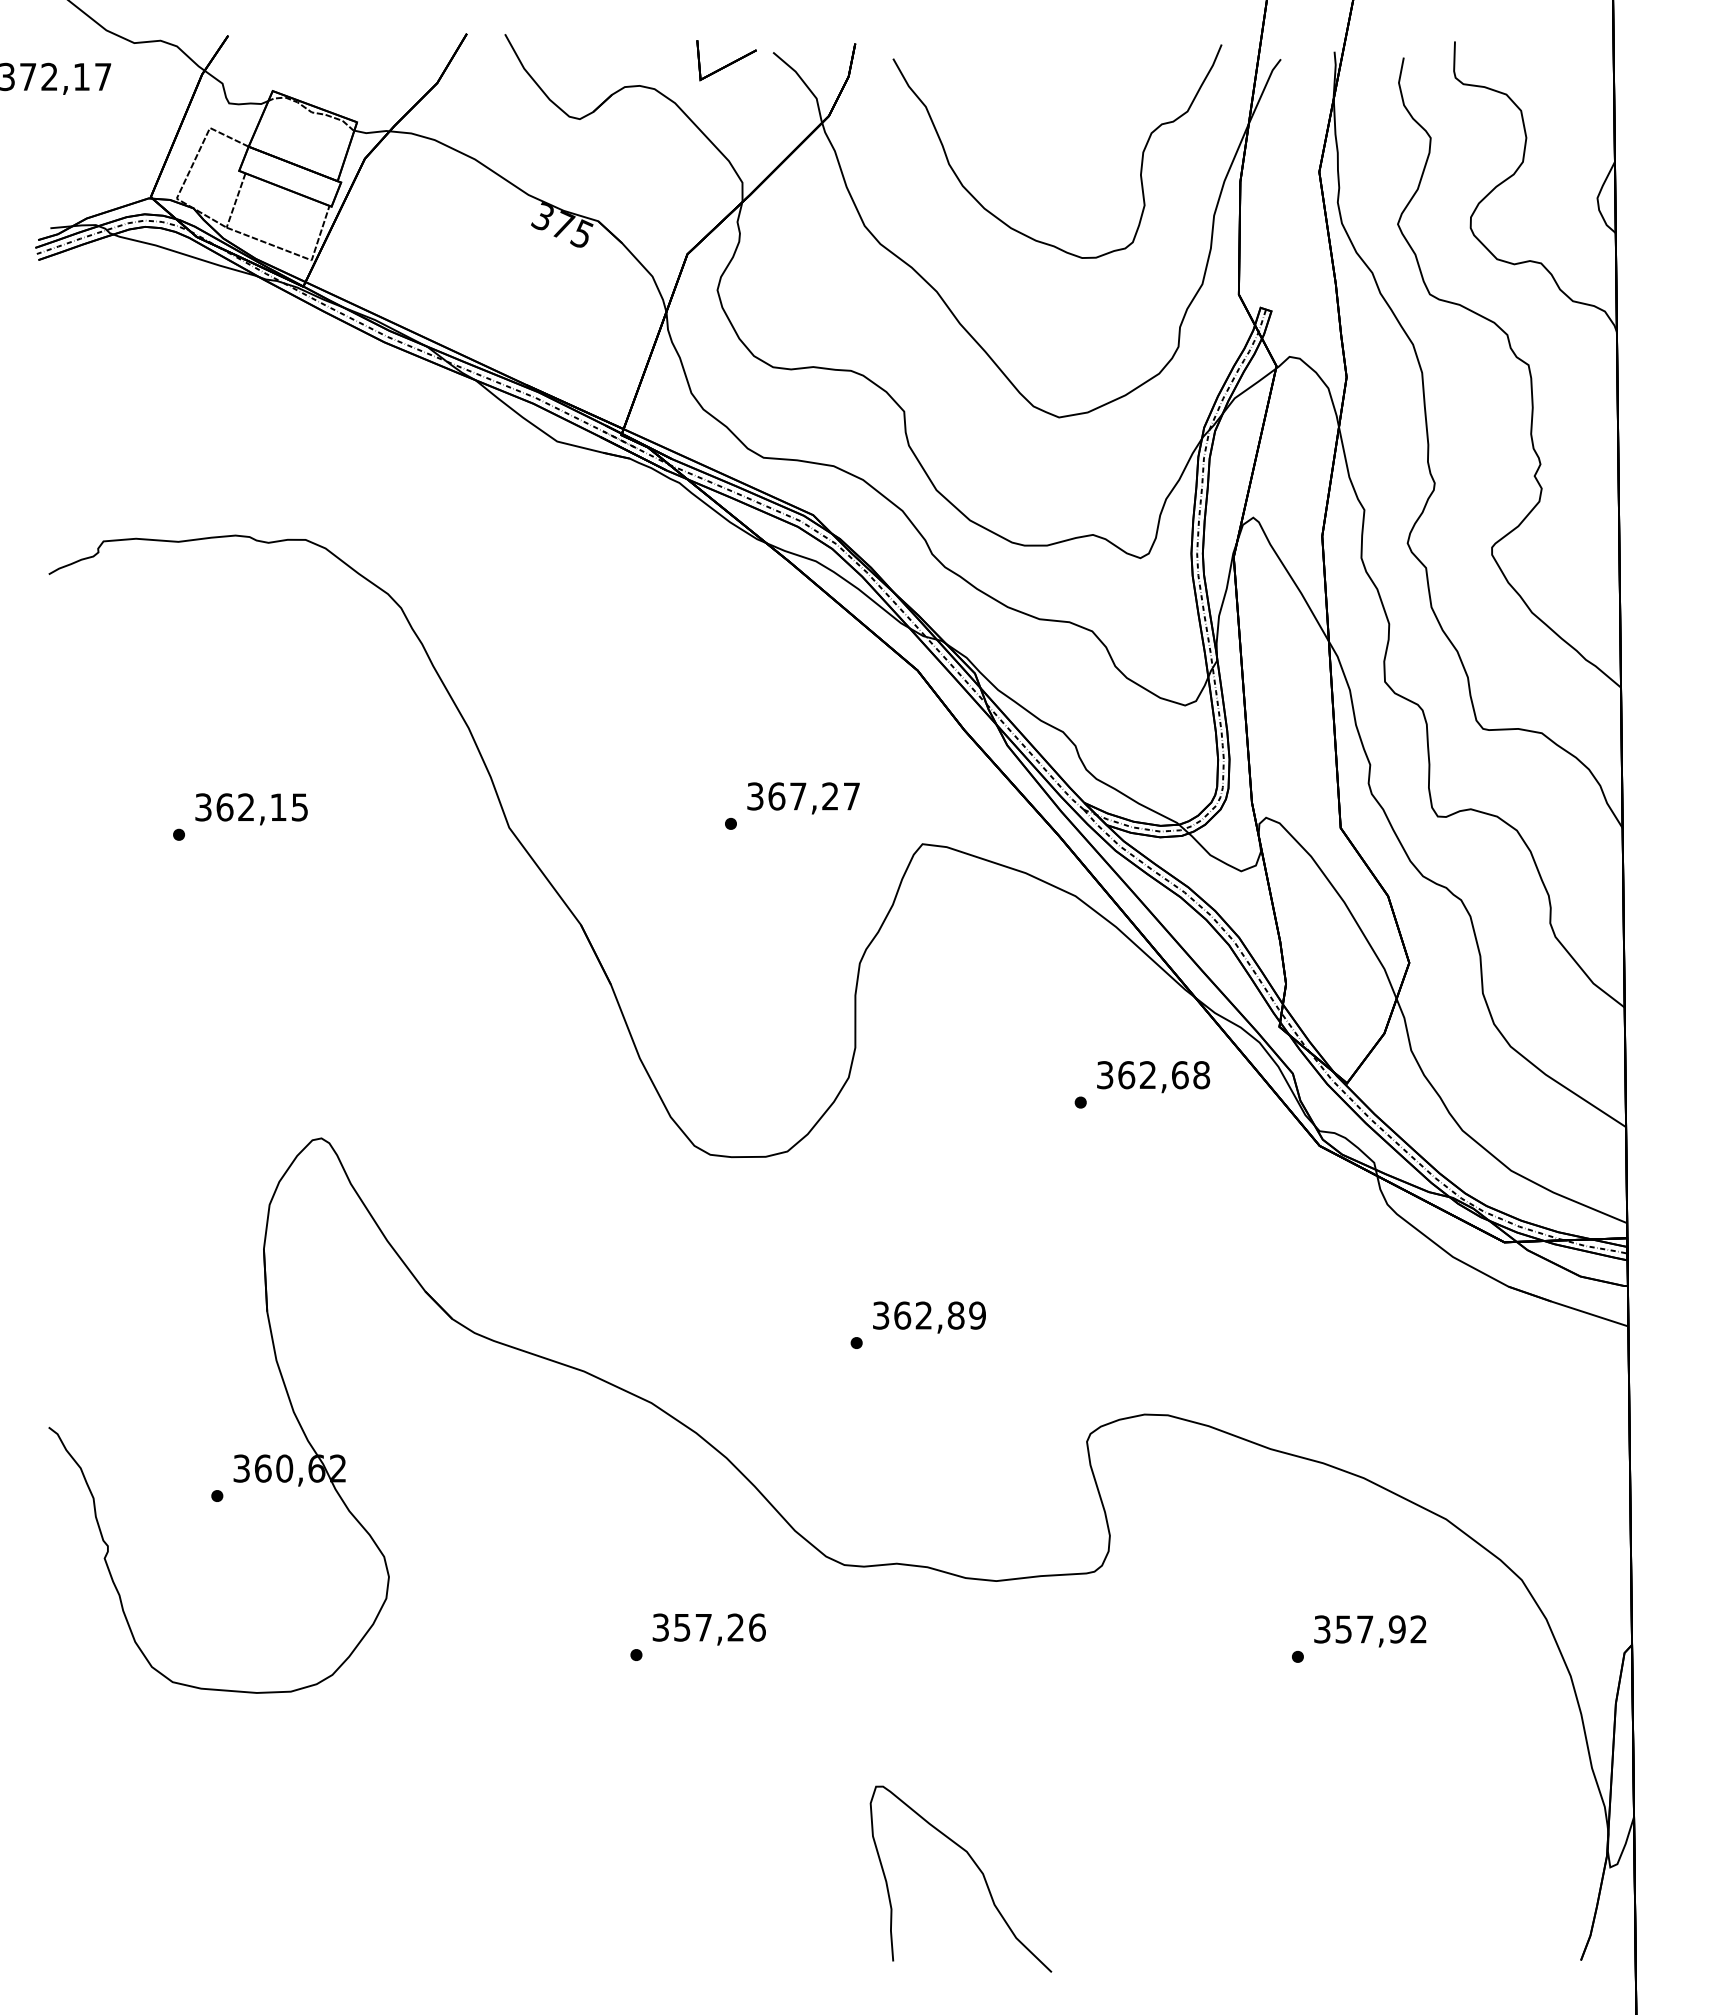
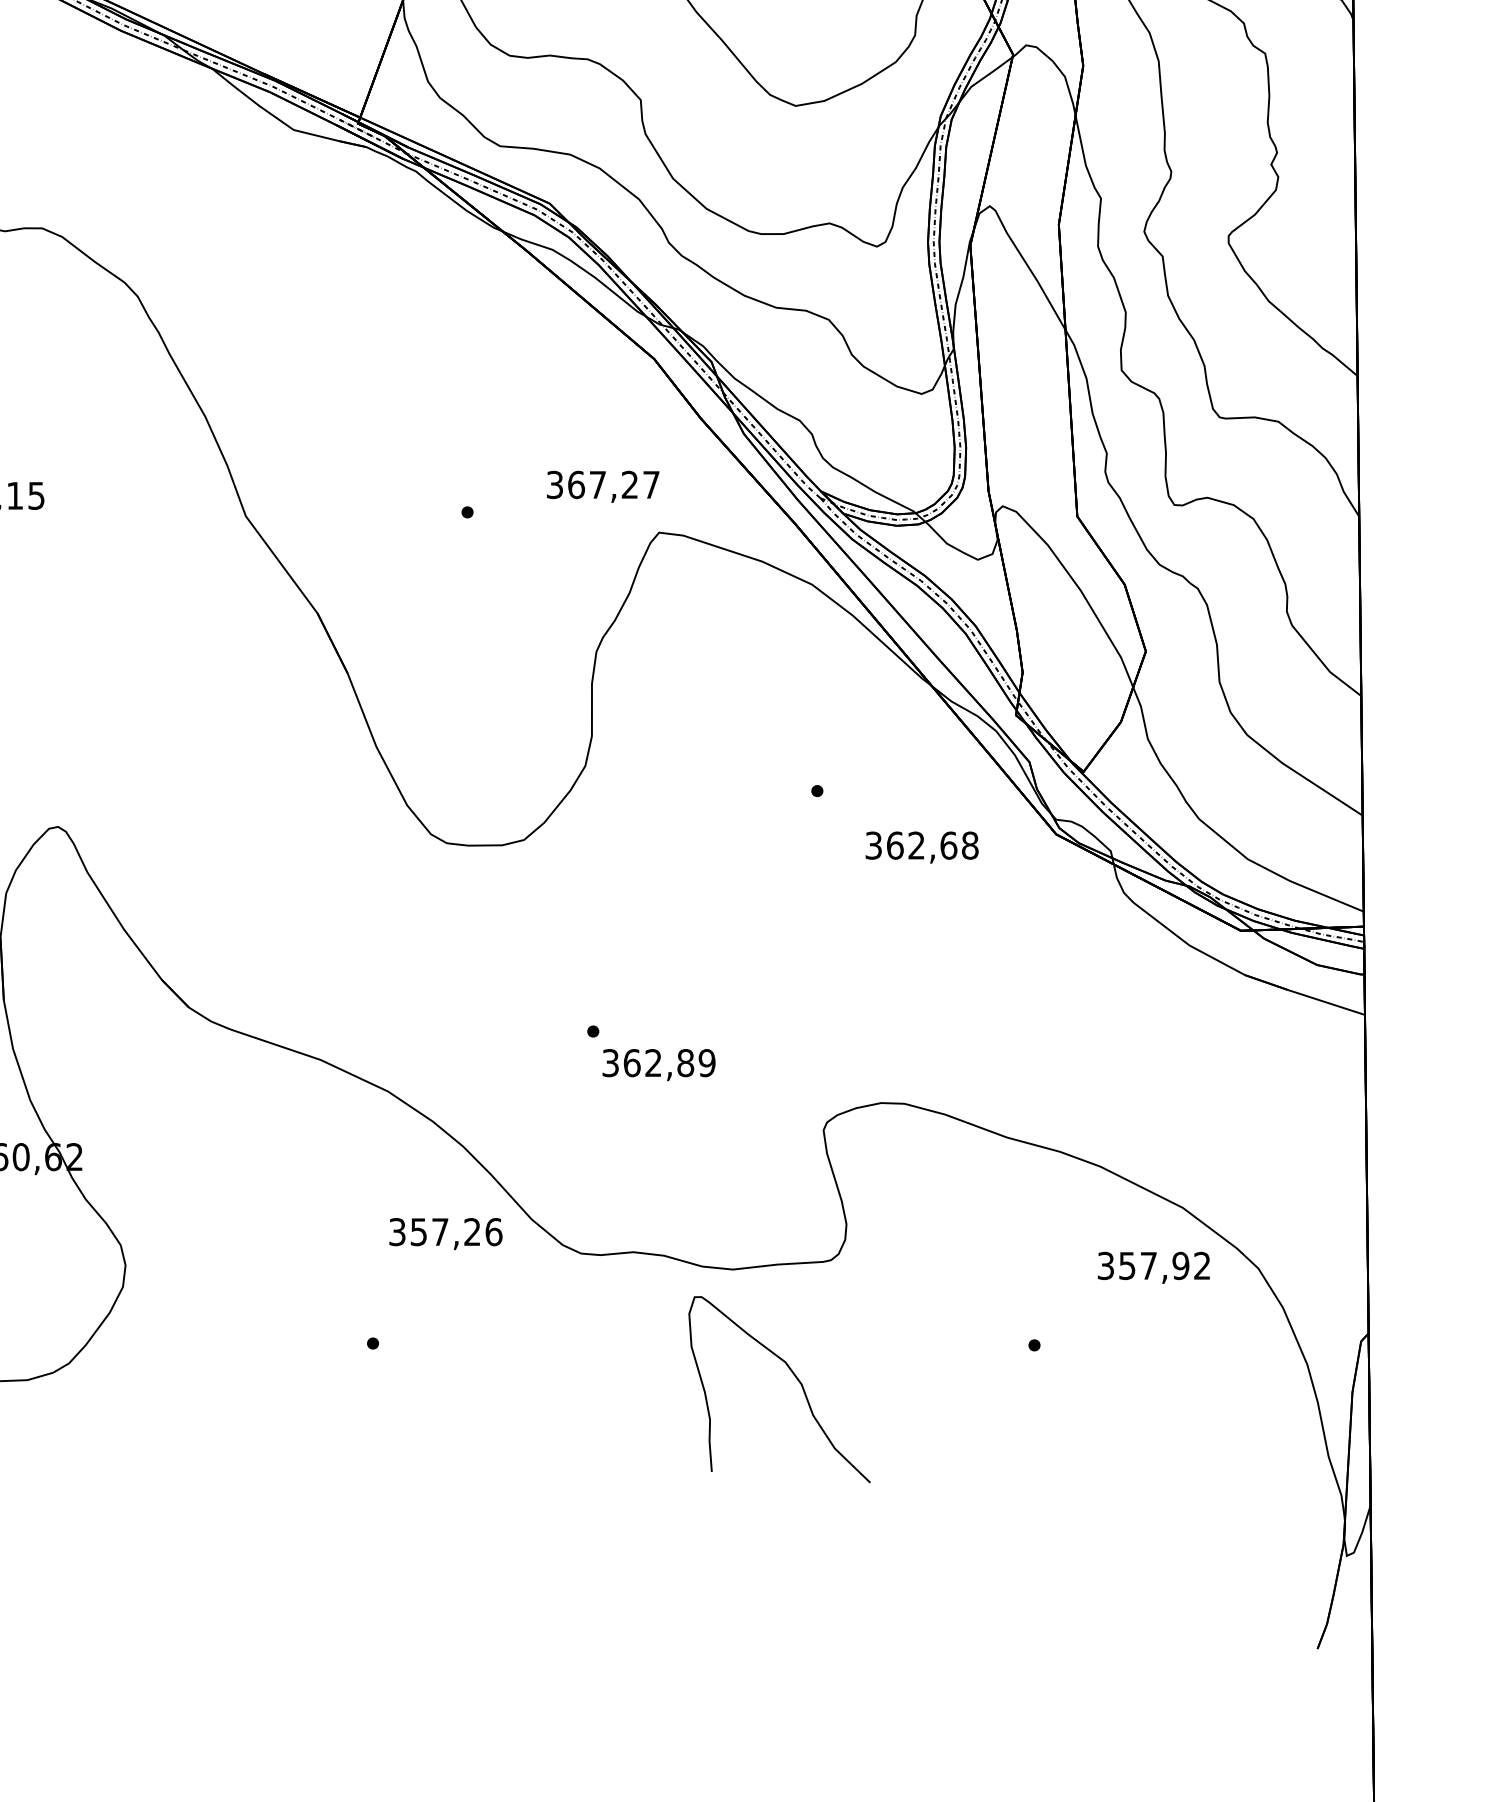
text: (803, 798) -> (603, 486), moved
text: (1153, 1077) -> (922, 847), moved
text: (929, 1317) -> (659, 1064), moved
text: (708, 1629) -> (445, 1233), moved
text: (1370, 1631) -> (1154, 1267), moved
curve: (977, 1868) -> (796, 1378), moved

